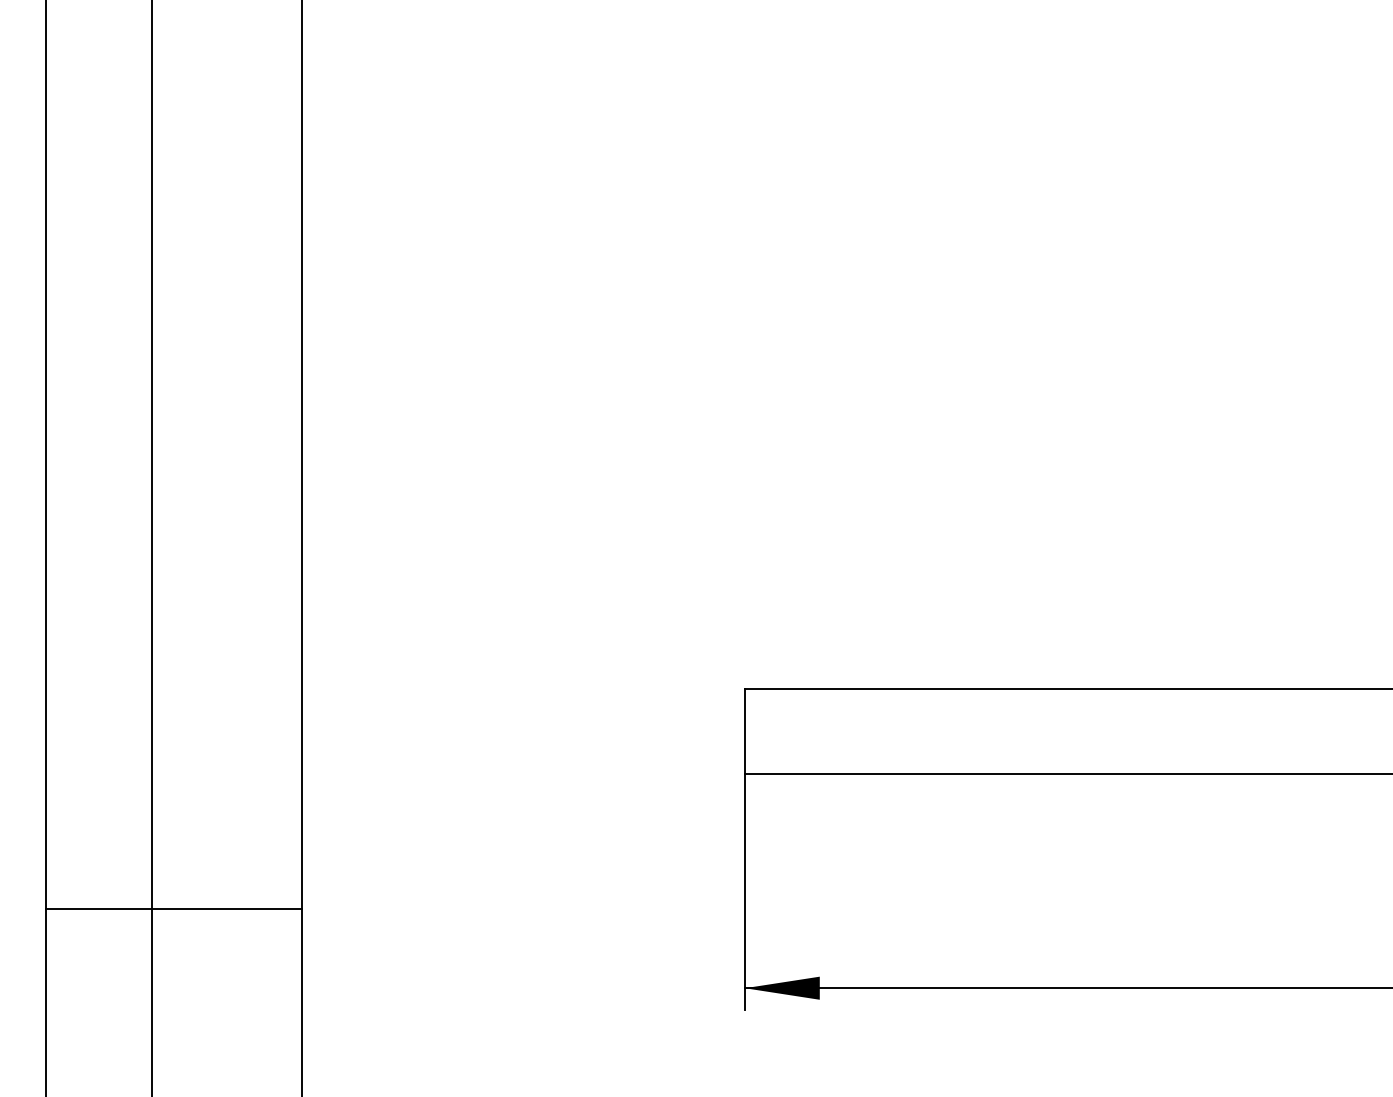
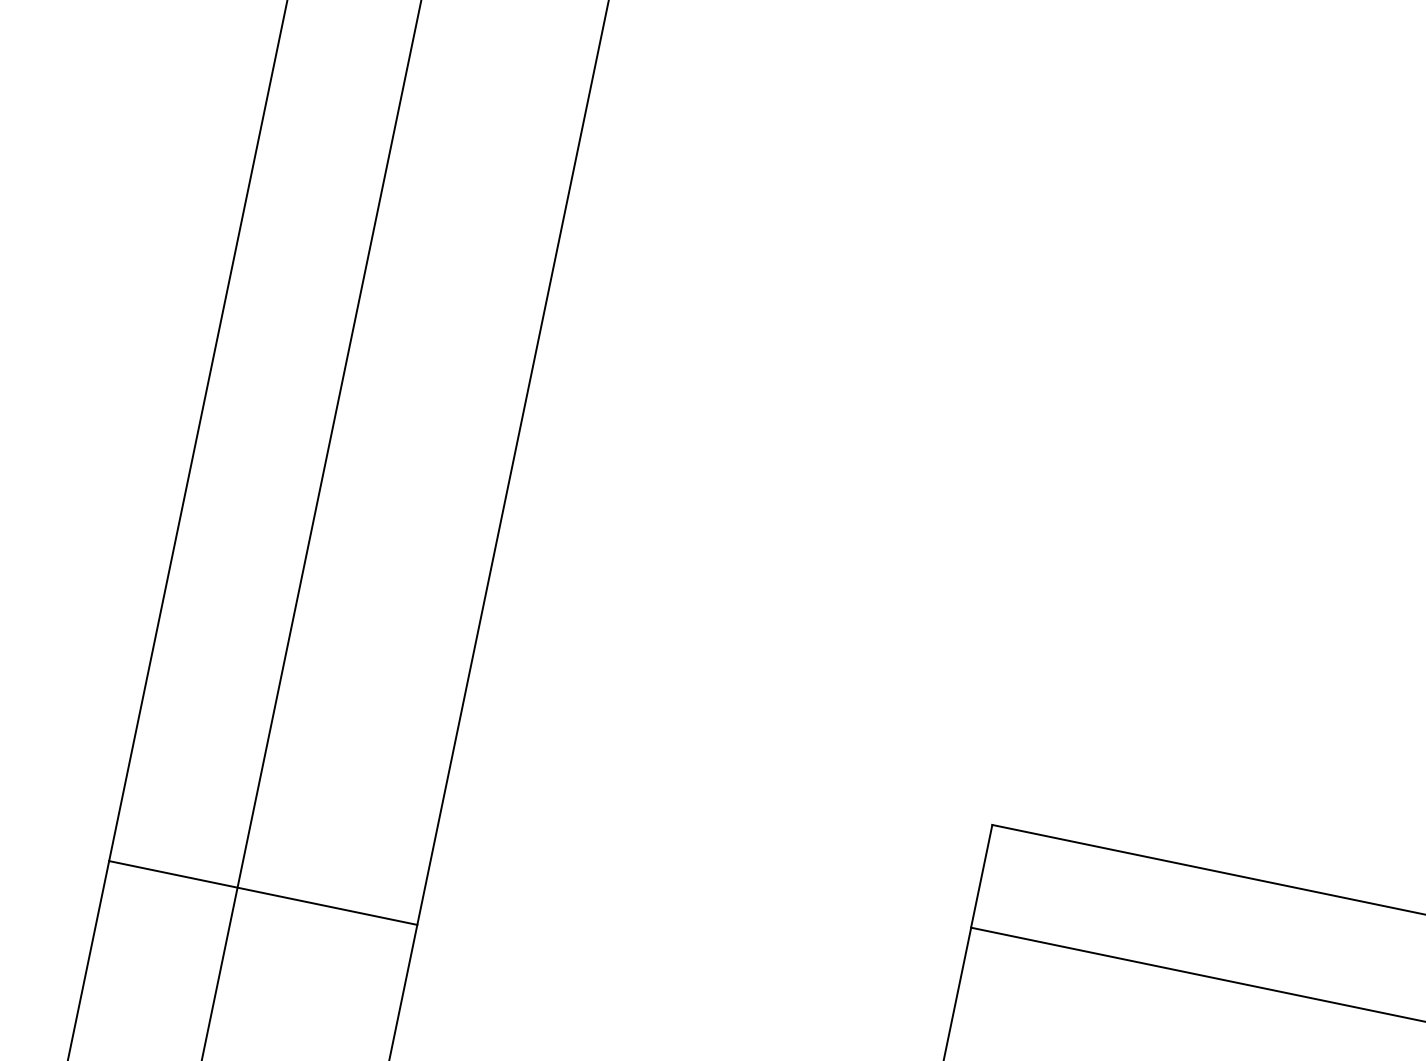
line: (173, 908) -> (262, 892), moved

